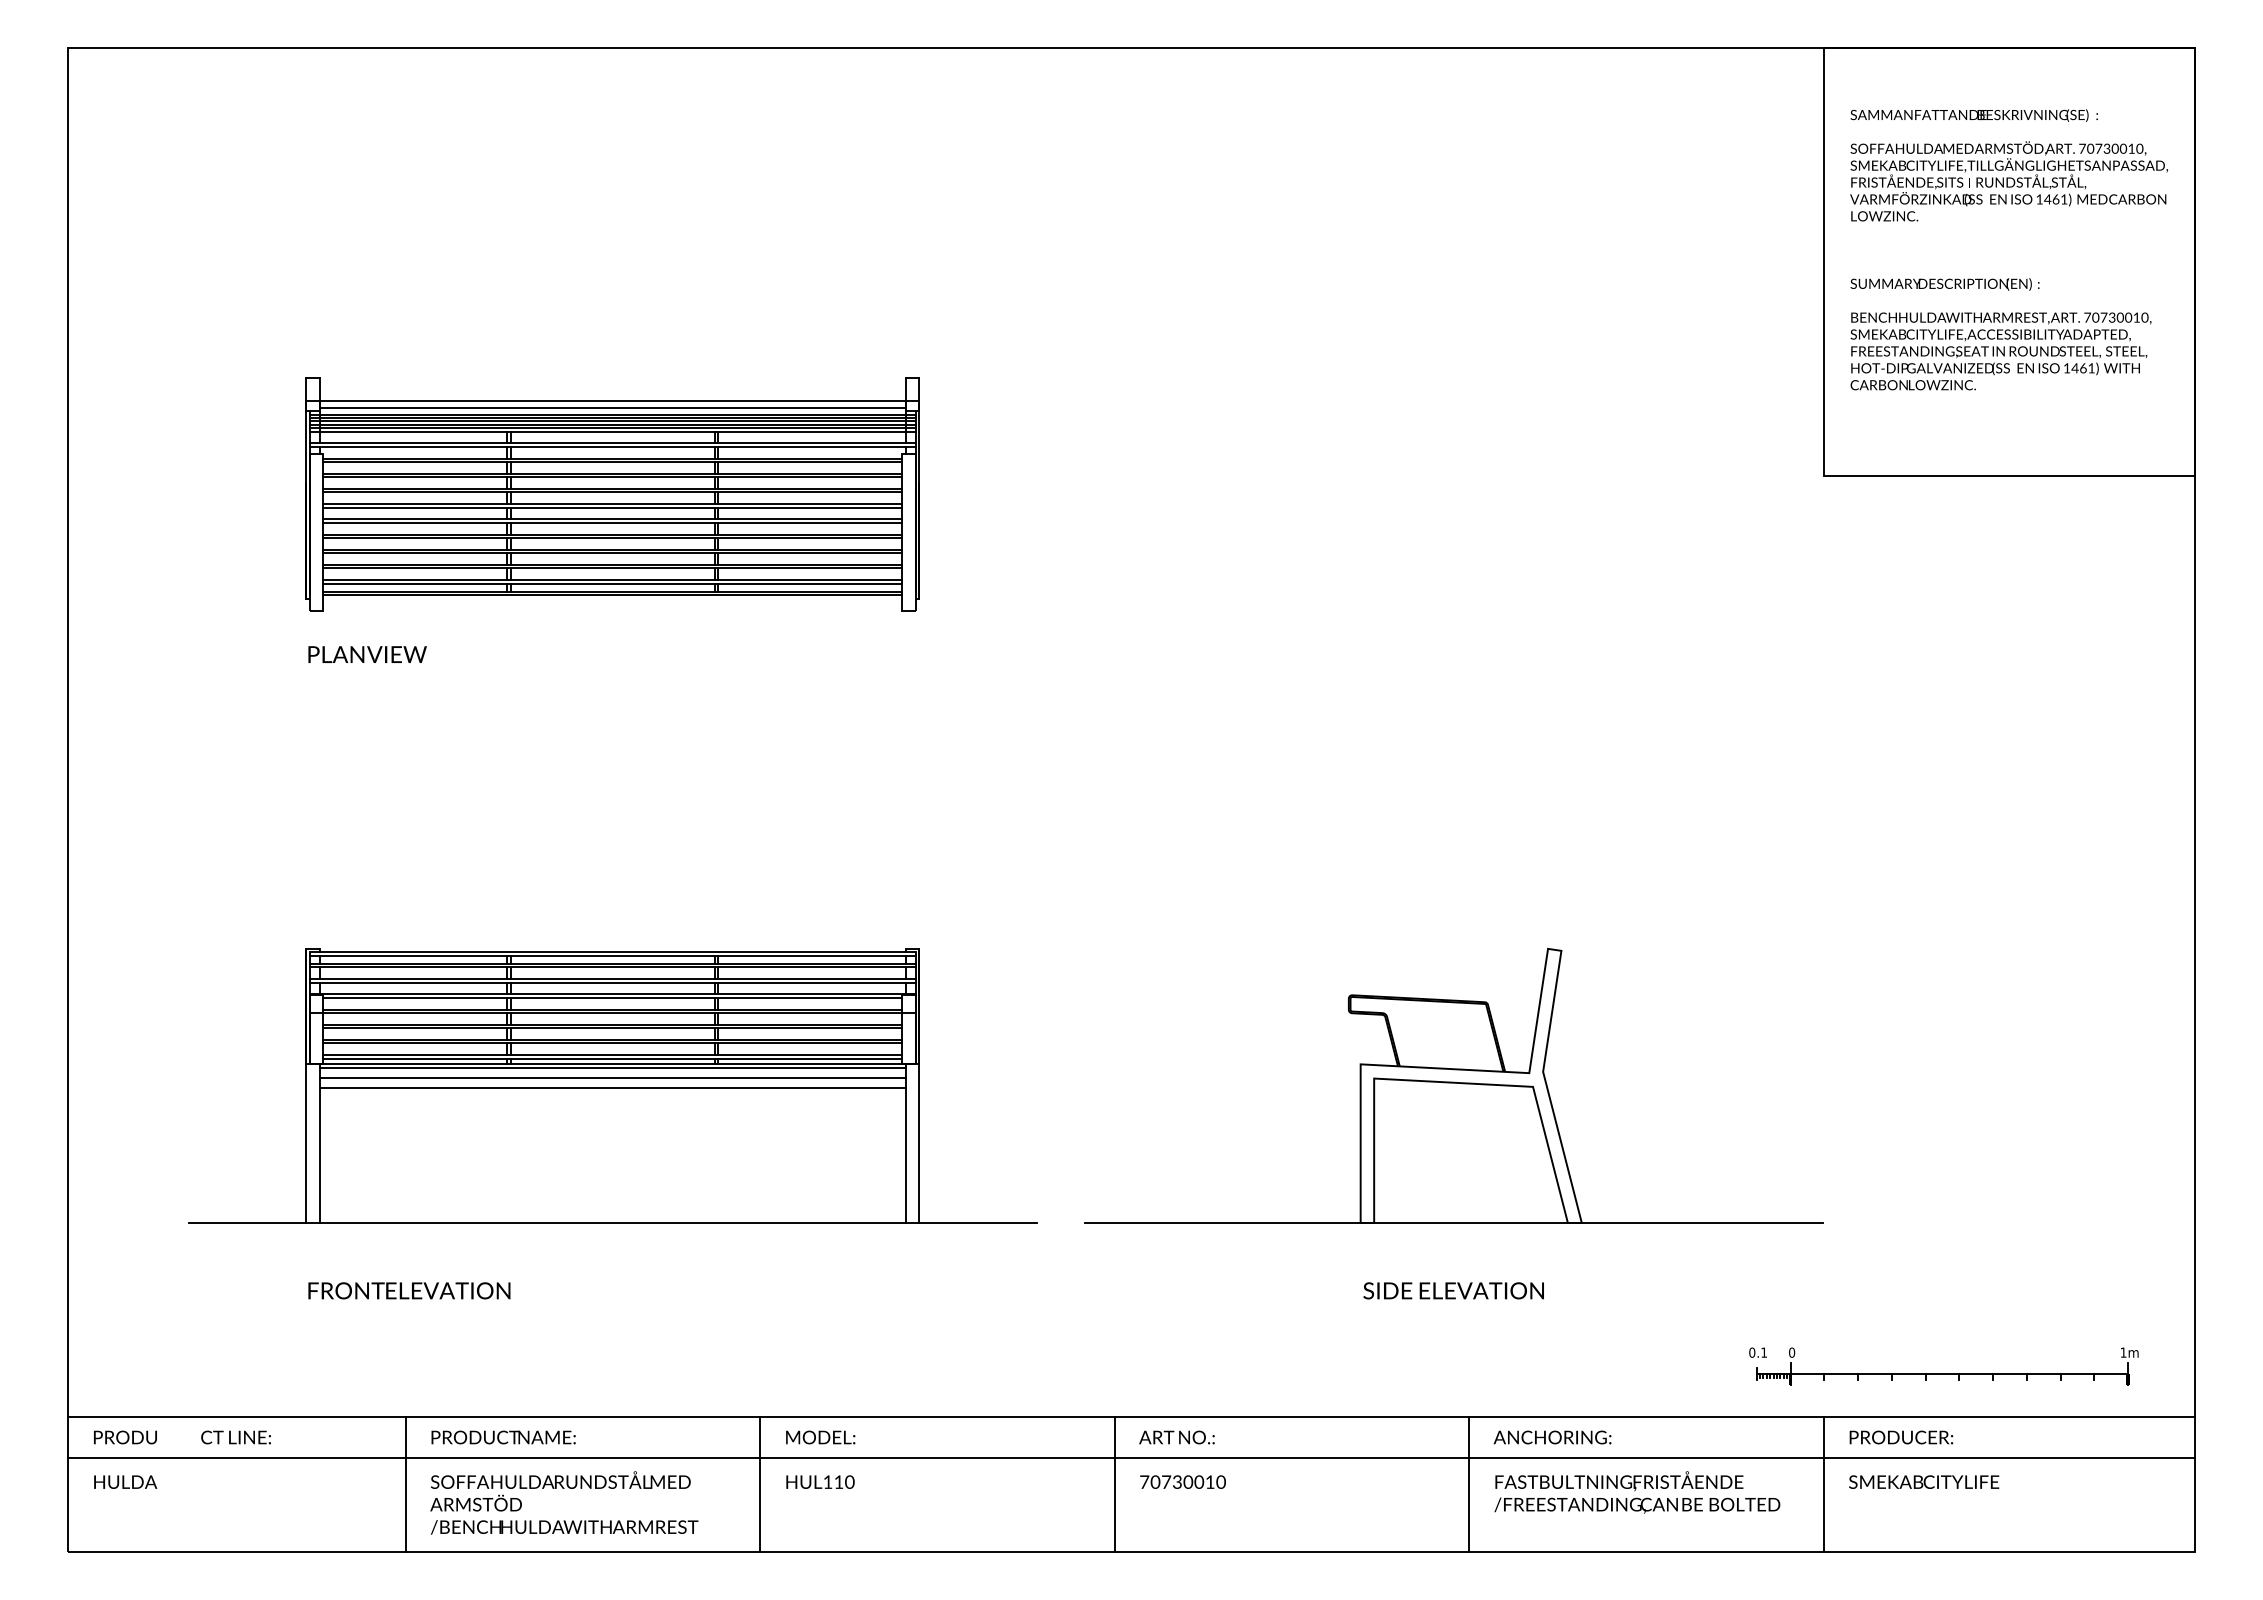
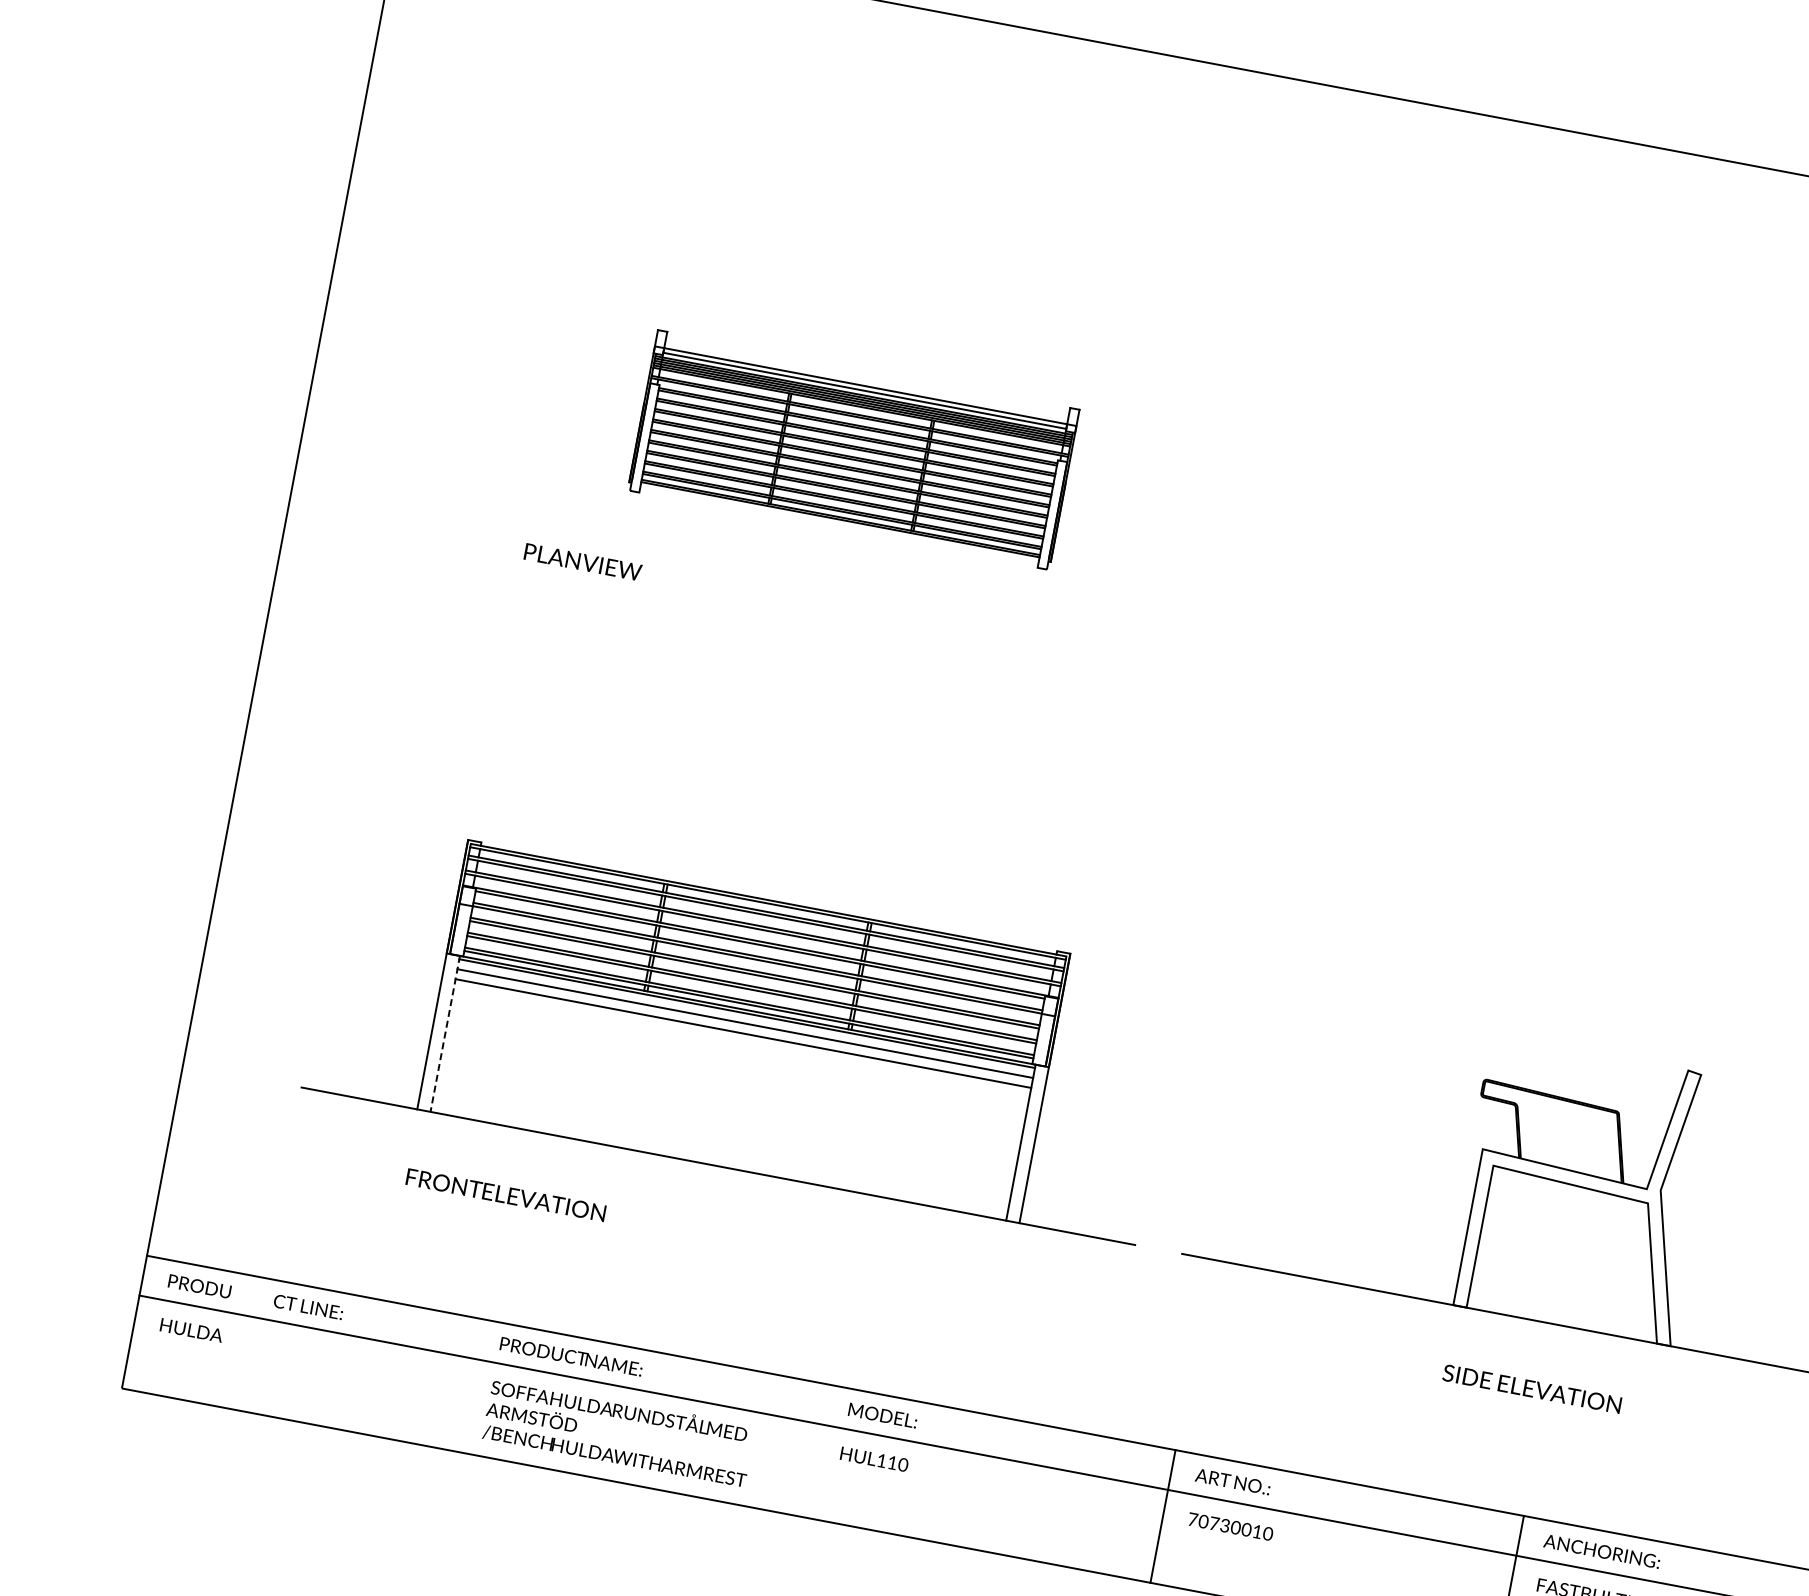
part: (612, 494) -> (853, 450), size x0.7
line: (319, 1144) -> (444, 1034), solid -> dashed
line: (405, 1484) -> (466, 1384), removed
line: (760, 1484) -> (815, 1450), removed

